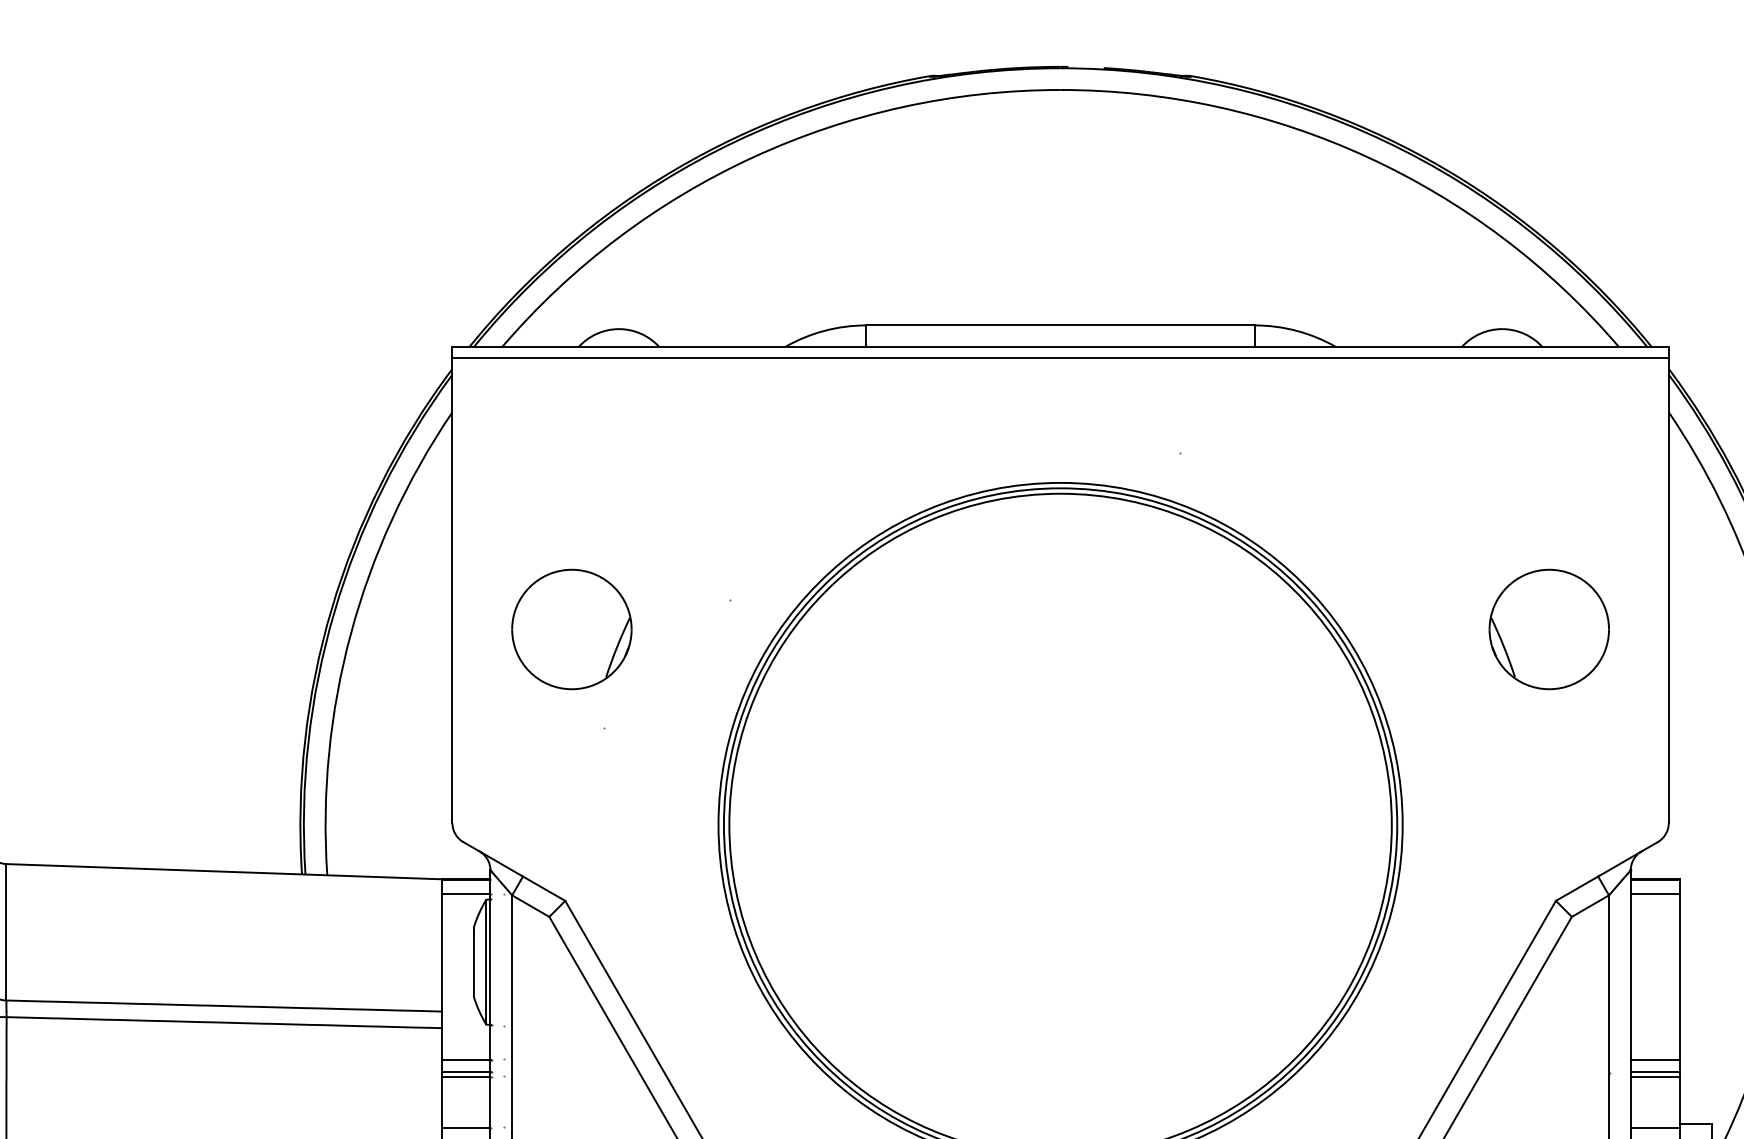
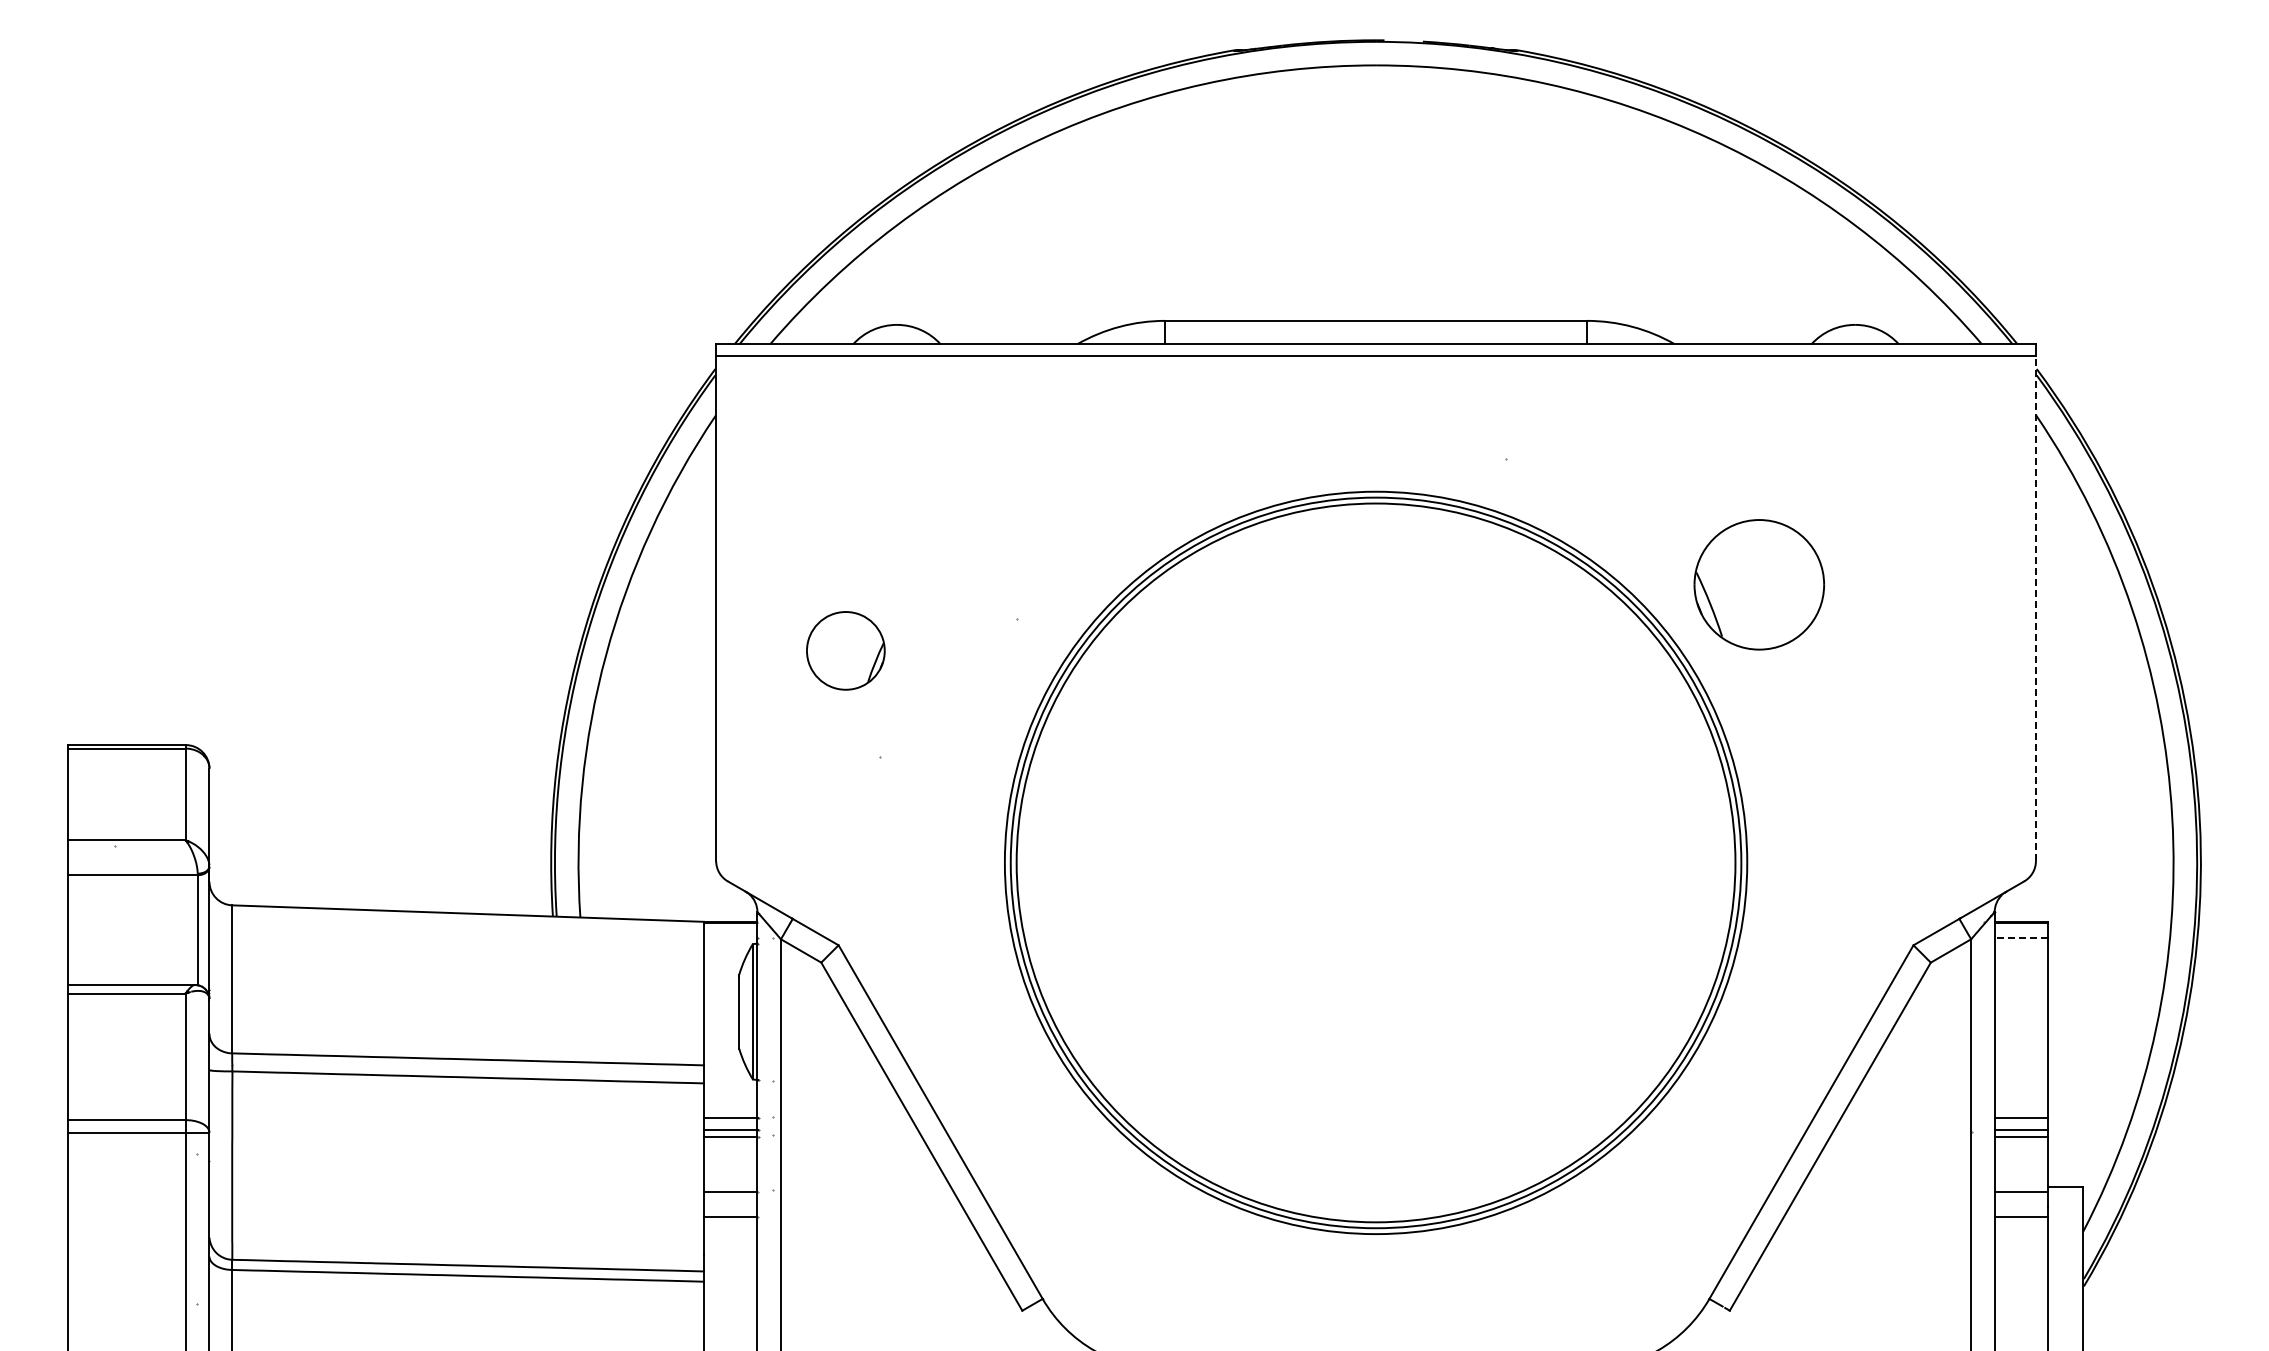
line: (1668, 590) -> (2035, 608), solid -> dashed
part: (571, 629) -> (845, 650), size x0.6
part: (1548, 629) -> (1758, 584), moved
line: (465, 894) -> (730, 938), removed
line: (1655, 894) -> (2021, 938), solid -> dashed

